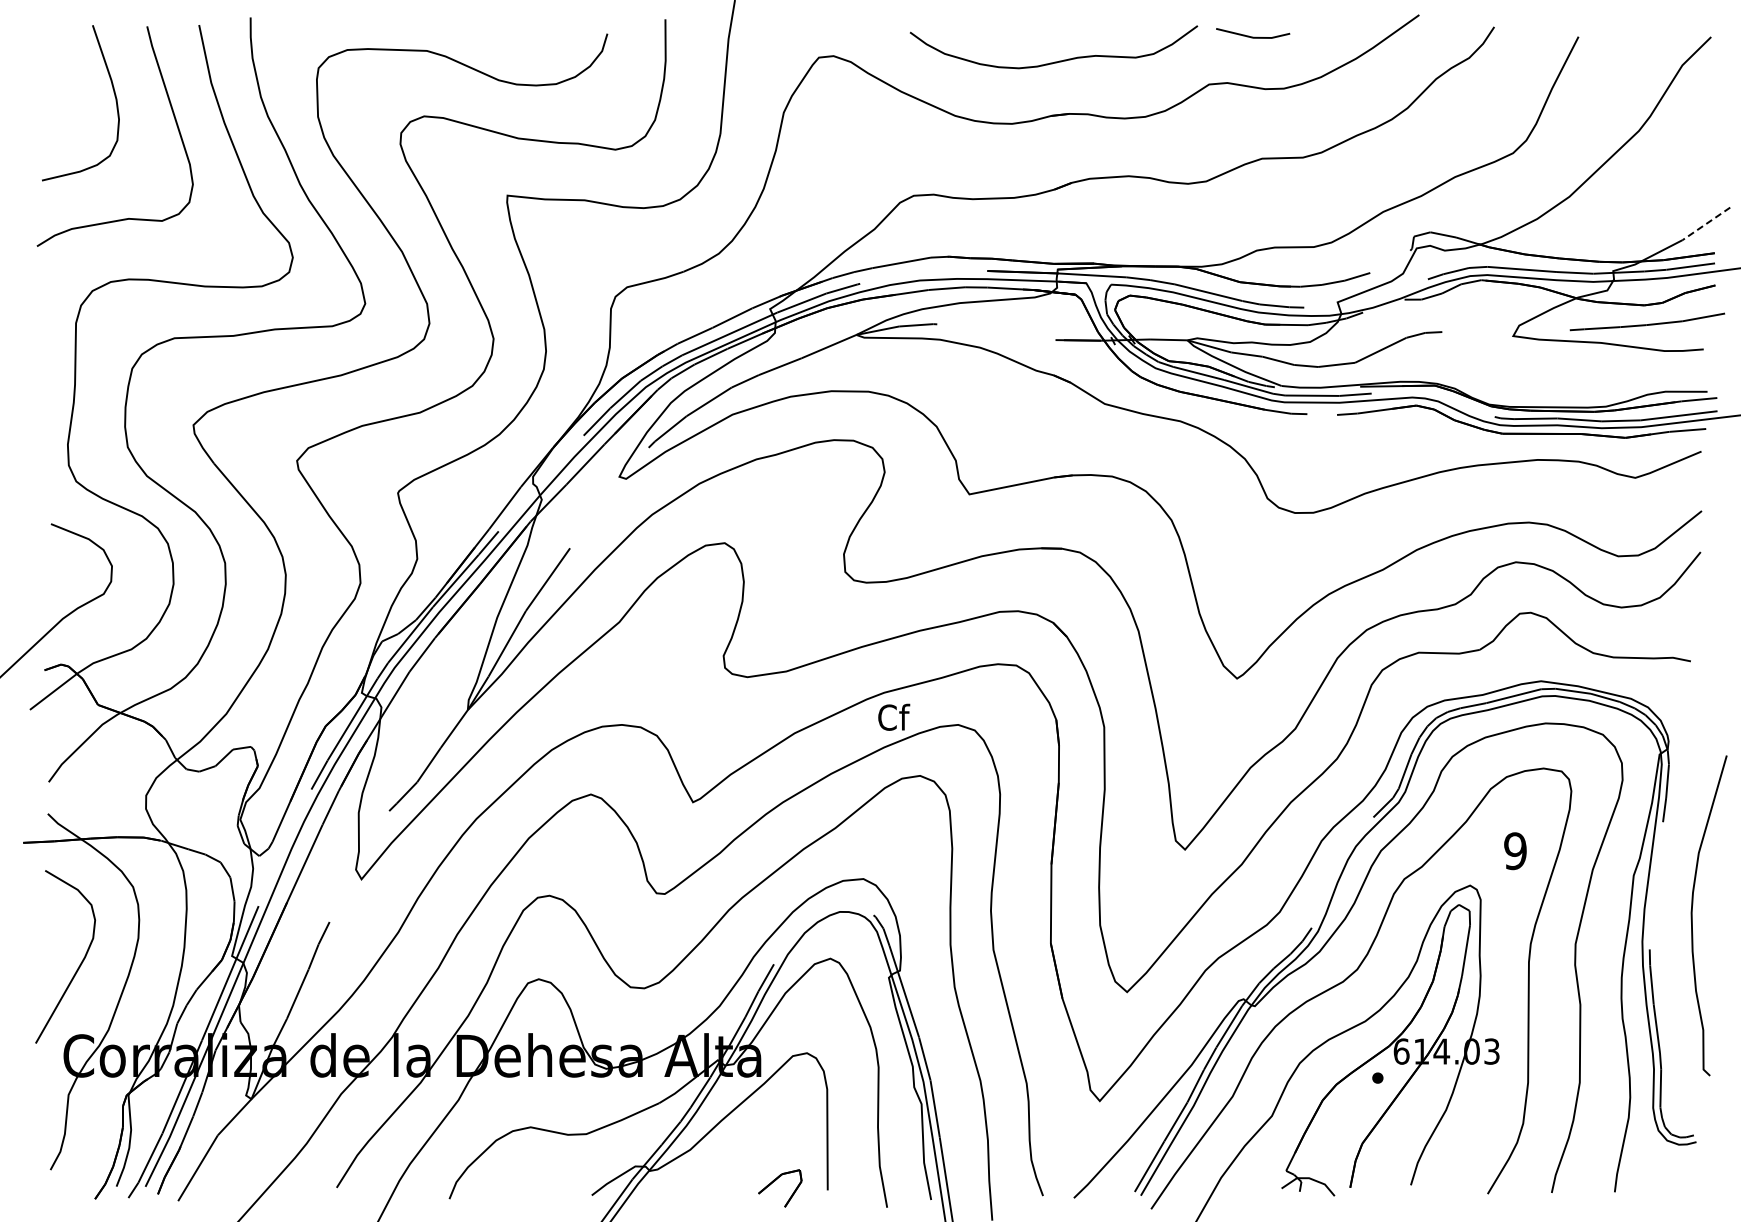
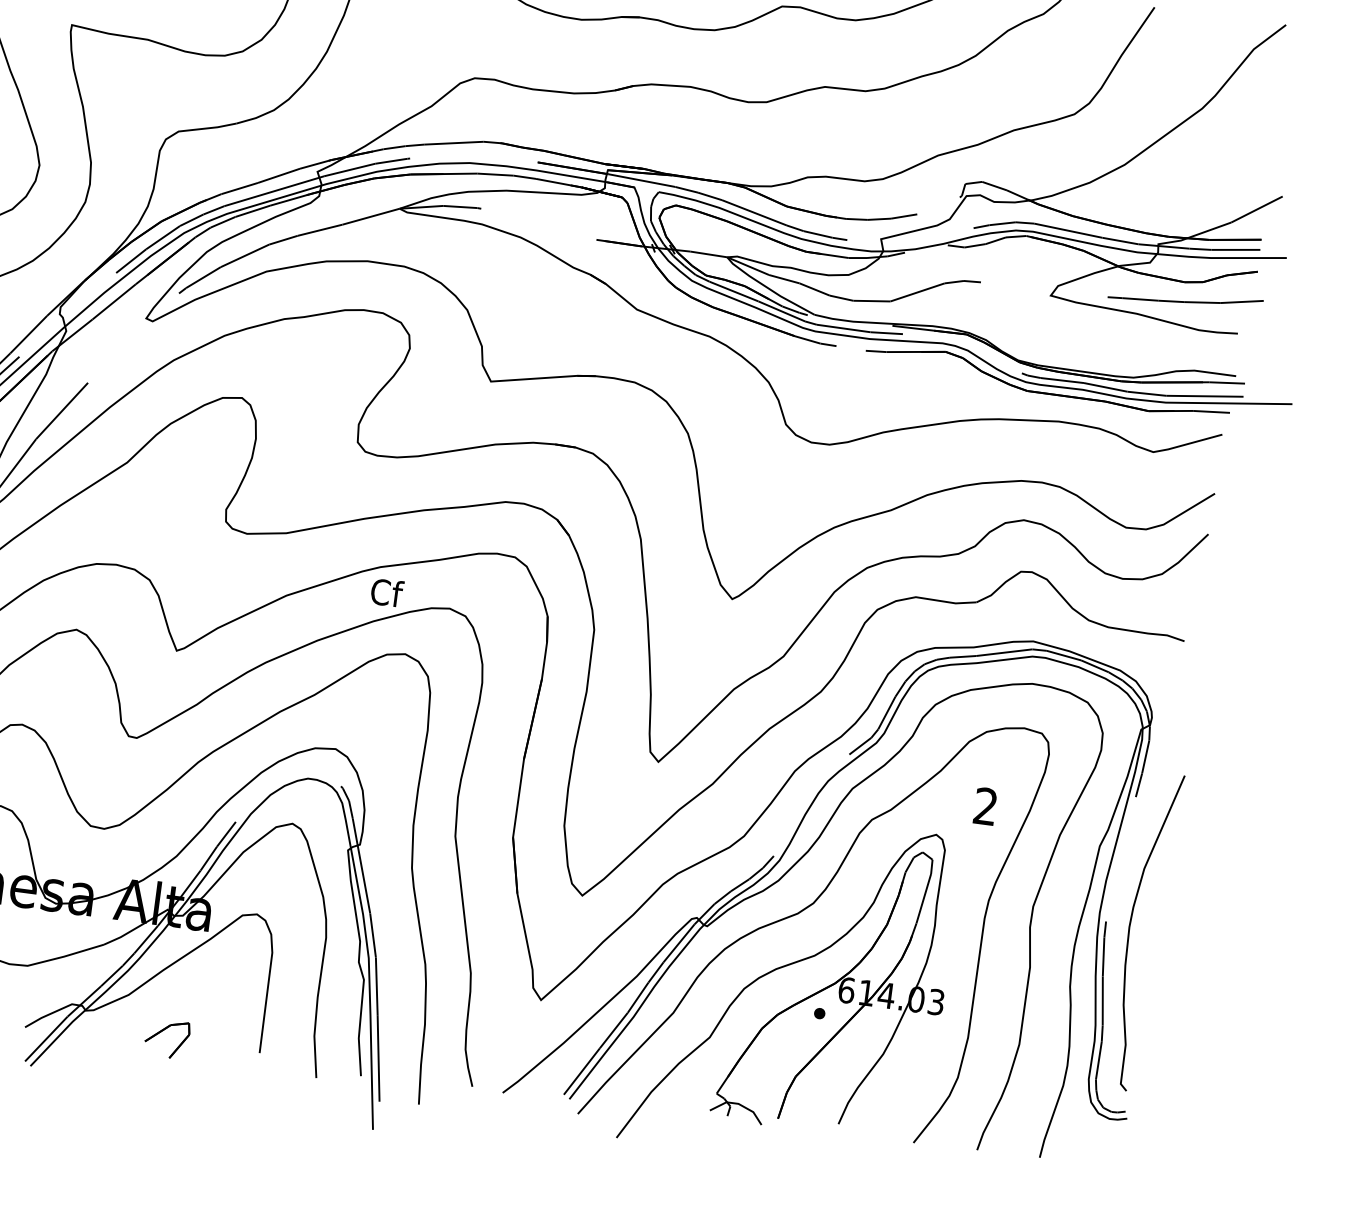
line: (1706, 223) -> (1257, 209), dashed -> solid
text: (1515, 851) -> (985, 806), 9 -> 2
curve: (1692, 915) -> (1129, 929), moved
part: (775, 1181) -> (163, 1031), moved

